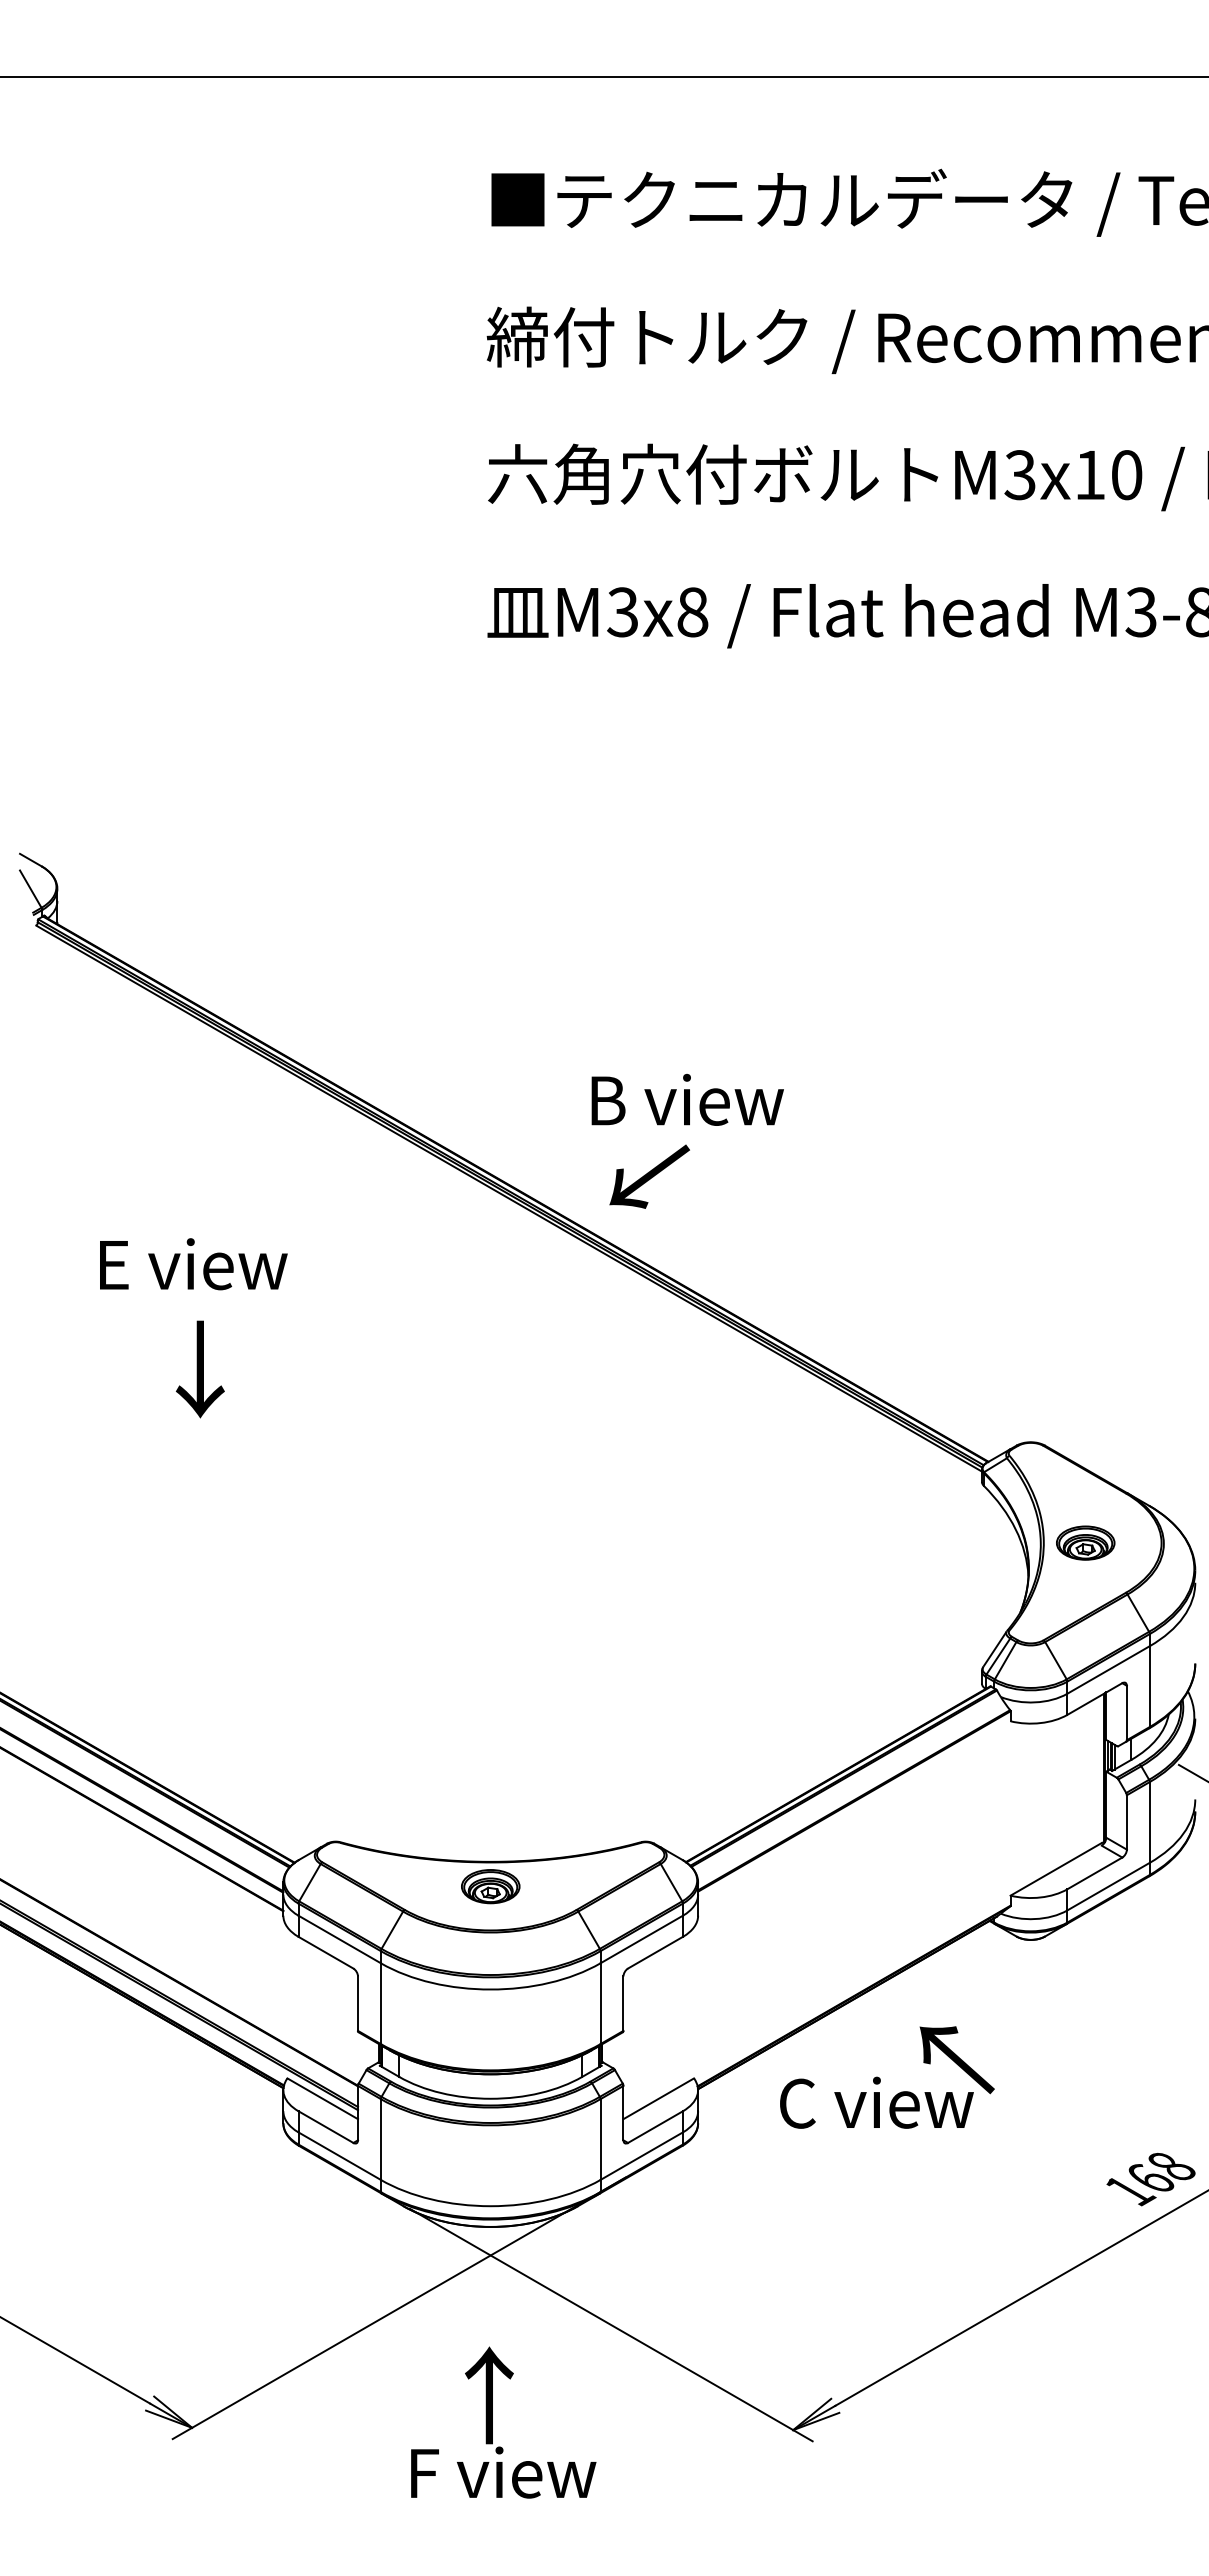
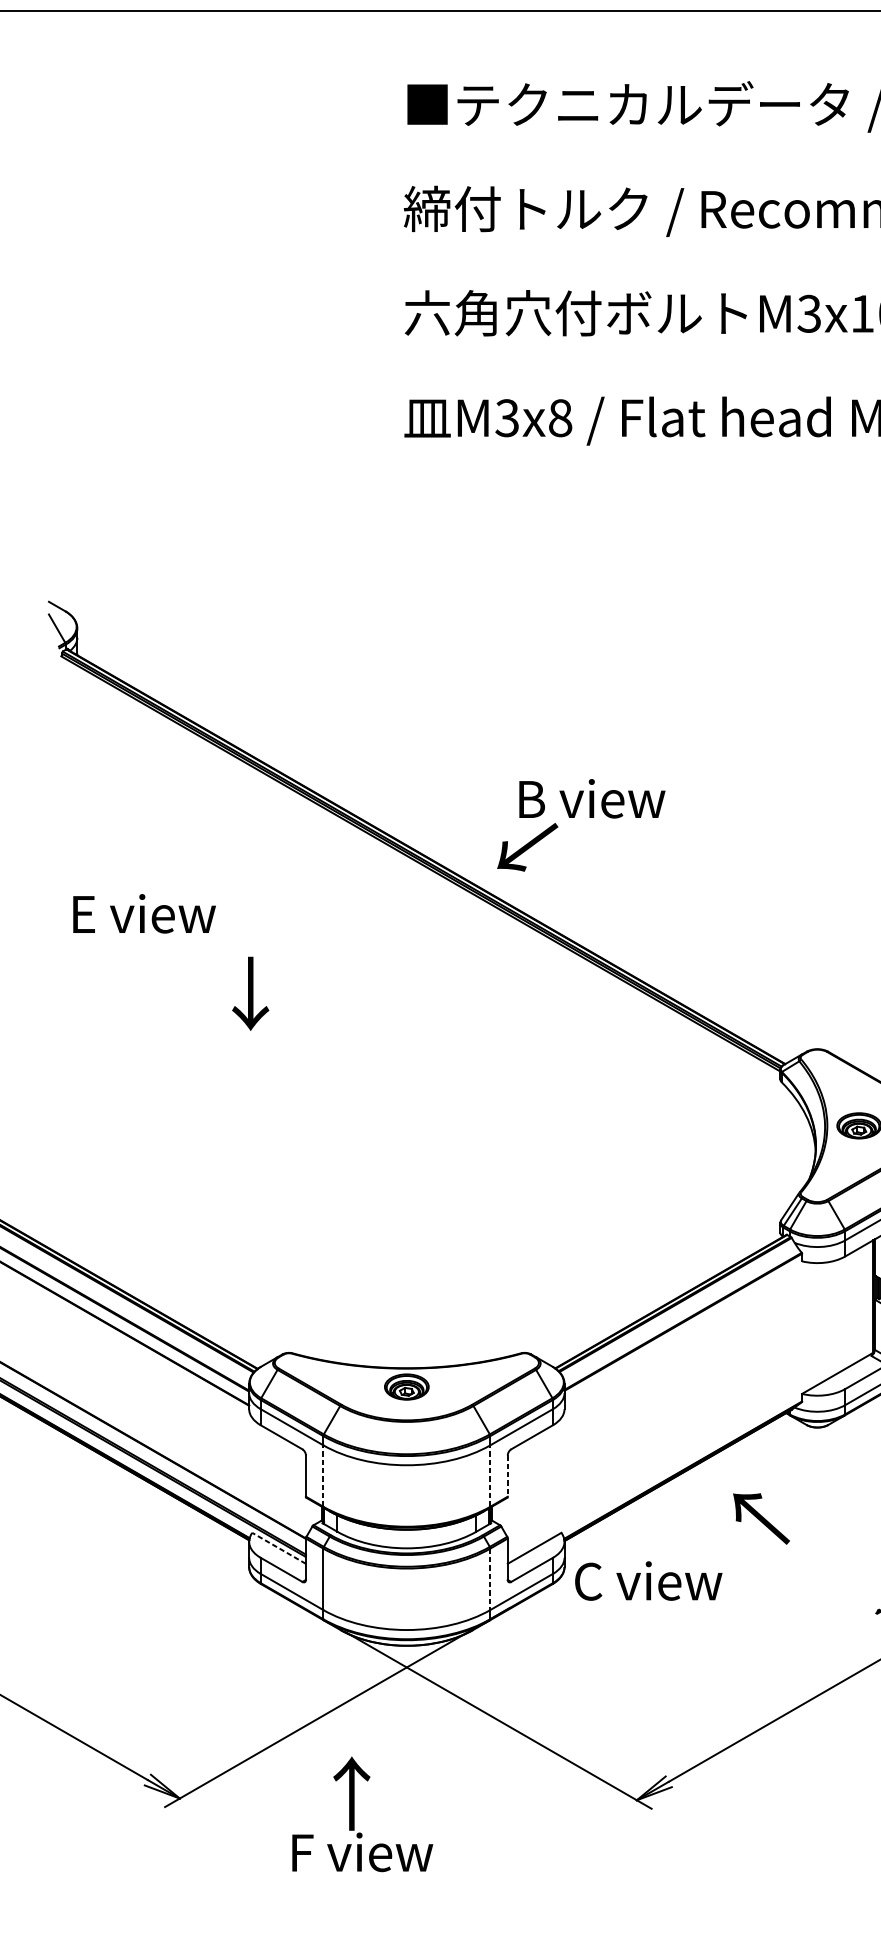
text: (687, 1099) -> (592, 798), moved
text: (193, 1264) -> (144, 914), moved
text: (200, 1369) -> (250, 993), moved
line: (380, 2003) -> (323, 1475), solid -> dashed
line: (600, 2003) -> (490, 1475), solid -> dashed
line: (623, 2004) -> (507, 1476), solid -> dashed
line: (322, 2098) -> (278, 1548), solid -> dashed
text: (876, 2102) -> (648, 1580), moved
line: (600, 2140) -> (490, 1580), solid -> dashed
text: (503, 2422) -> (362, 1814), moved

